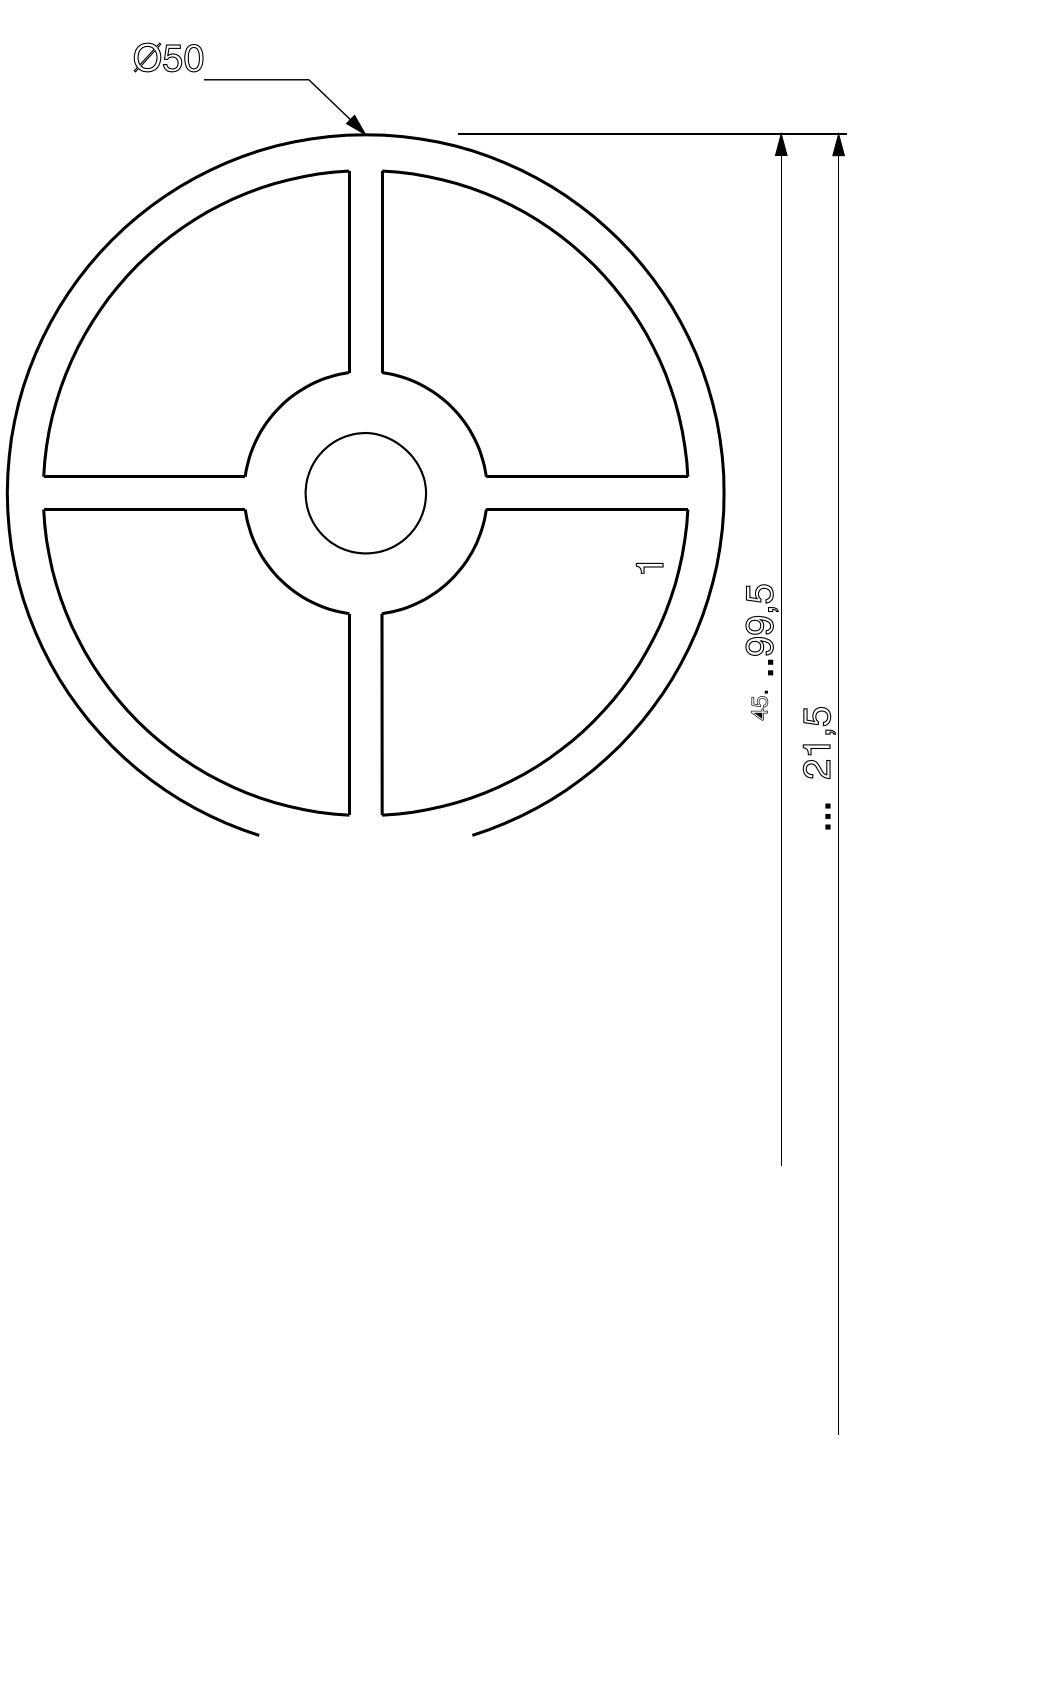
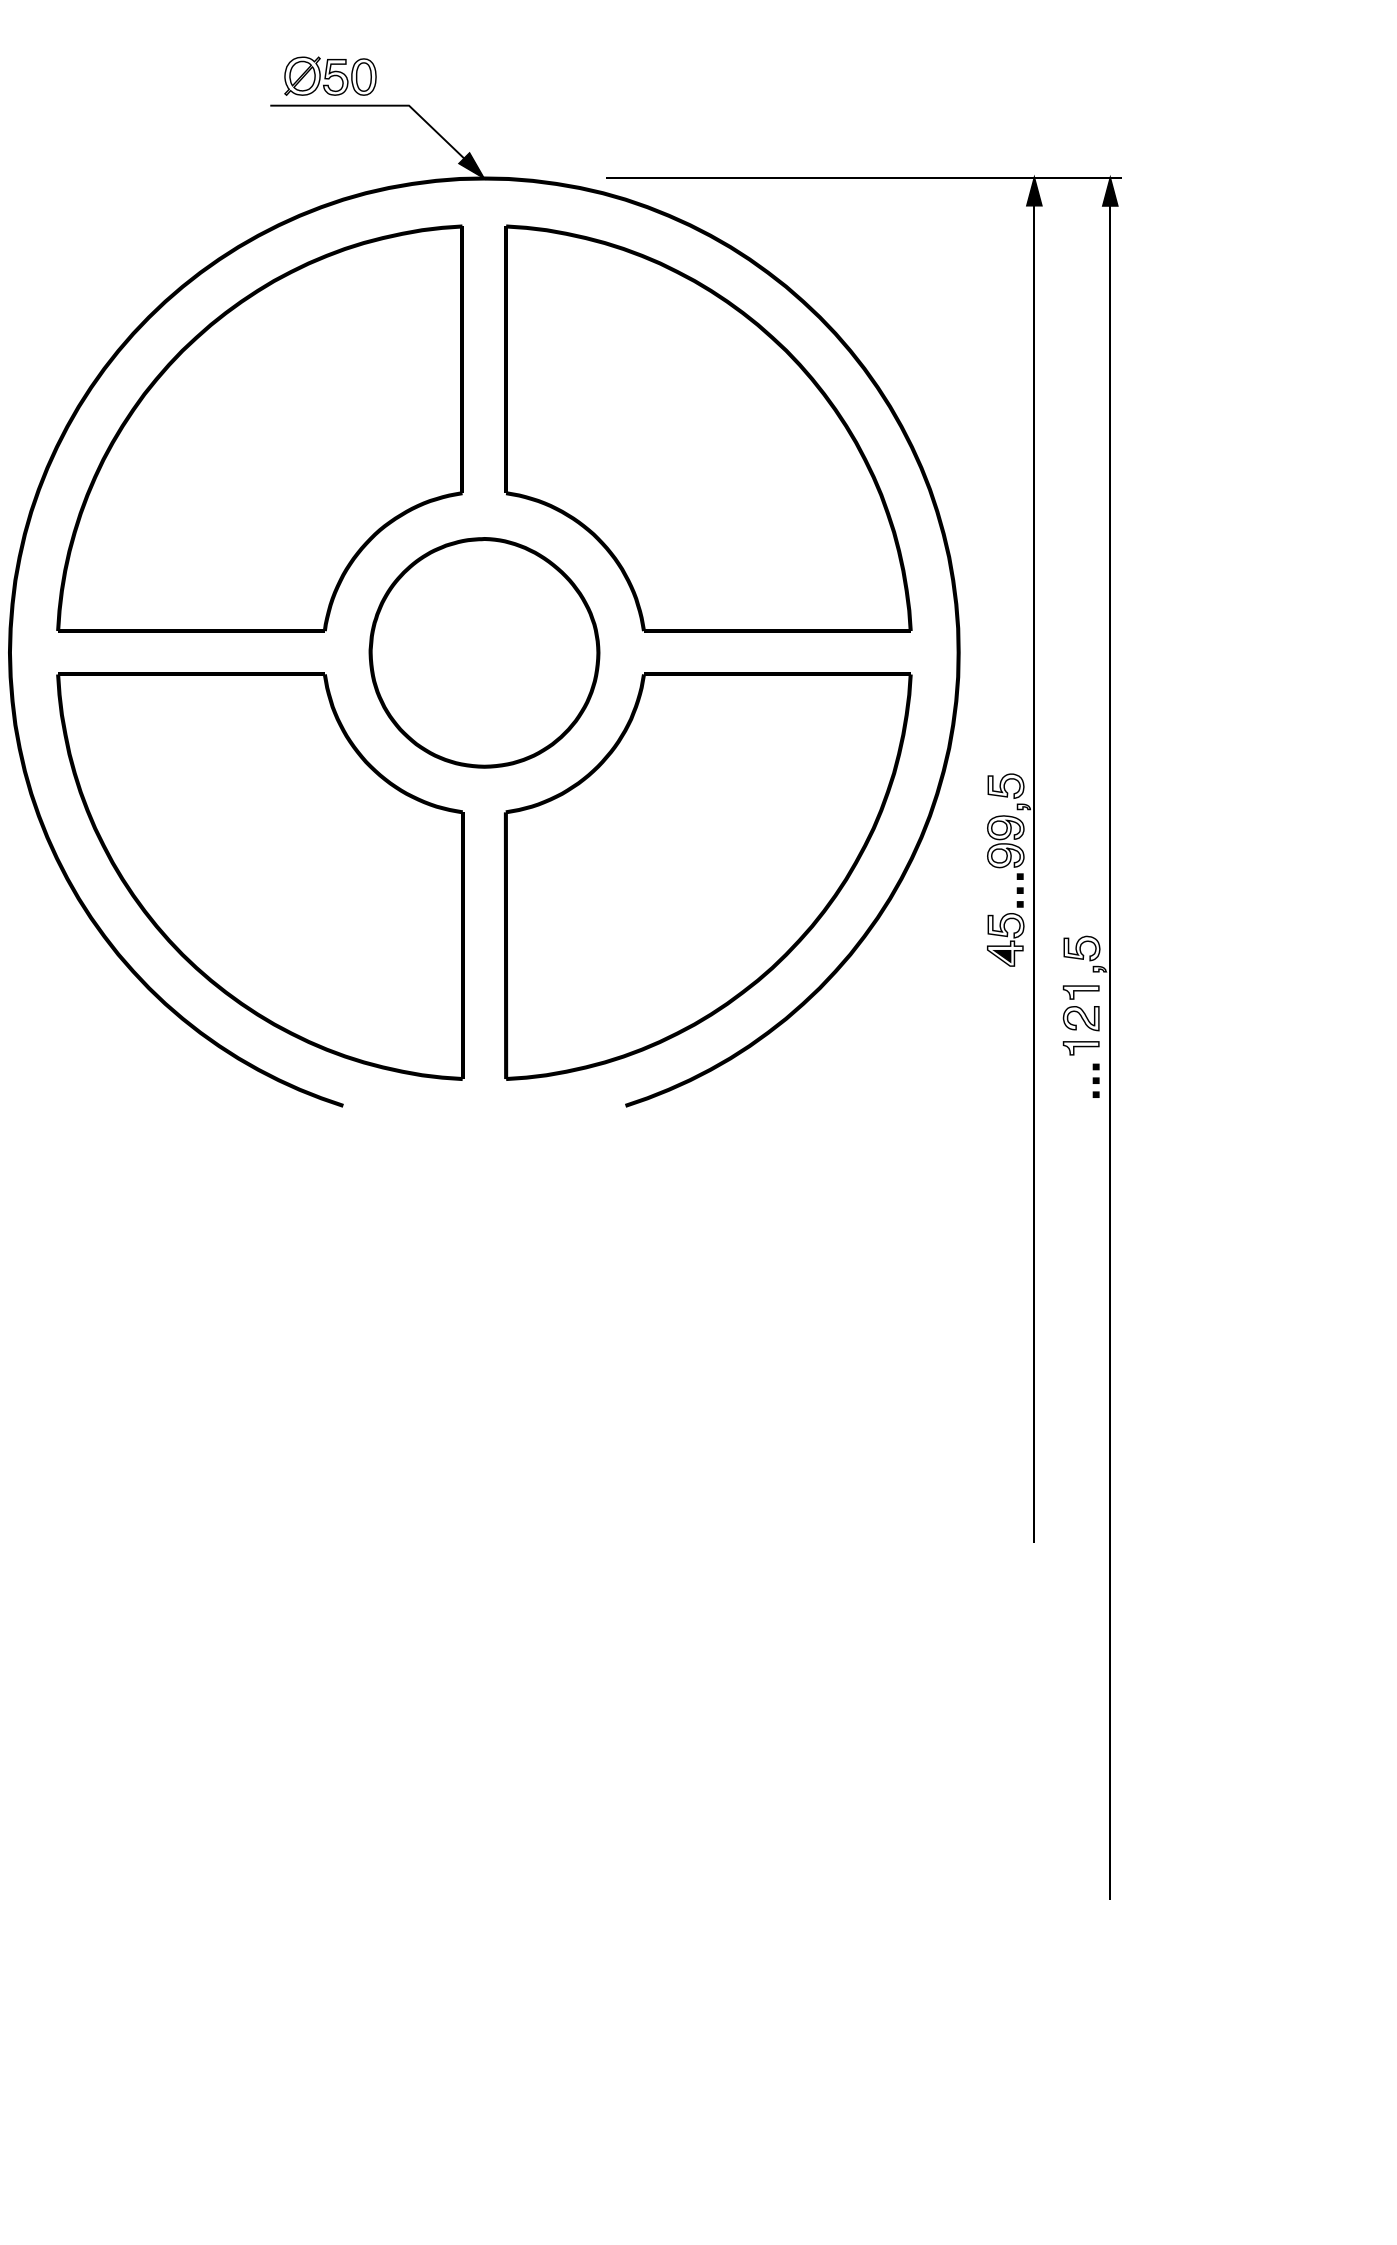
part: (168, 56) -> (330, 75), moved
part: (365, 492) -> (484, 652), size x1.43
part: (649, 568) -> (1080, 1048), moved
part: (759, 705) -> (1005, 933), size x1.67

